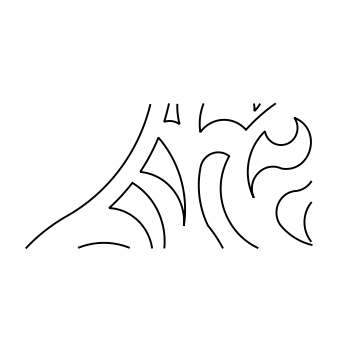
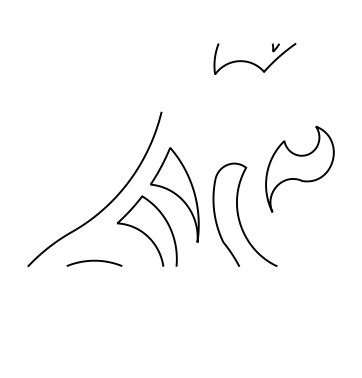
curve: (167, 113) -> (179, 121), removed
part: (236, 117) -> (253, 58), moved
part: (304, 213) -> (326, 229), removed
curve: (103, 243) -> (94, 261), moved

